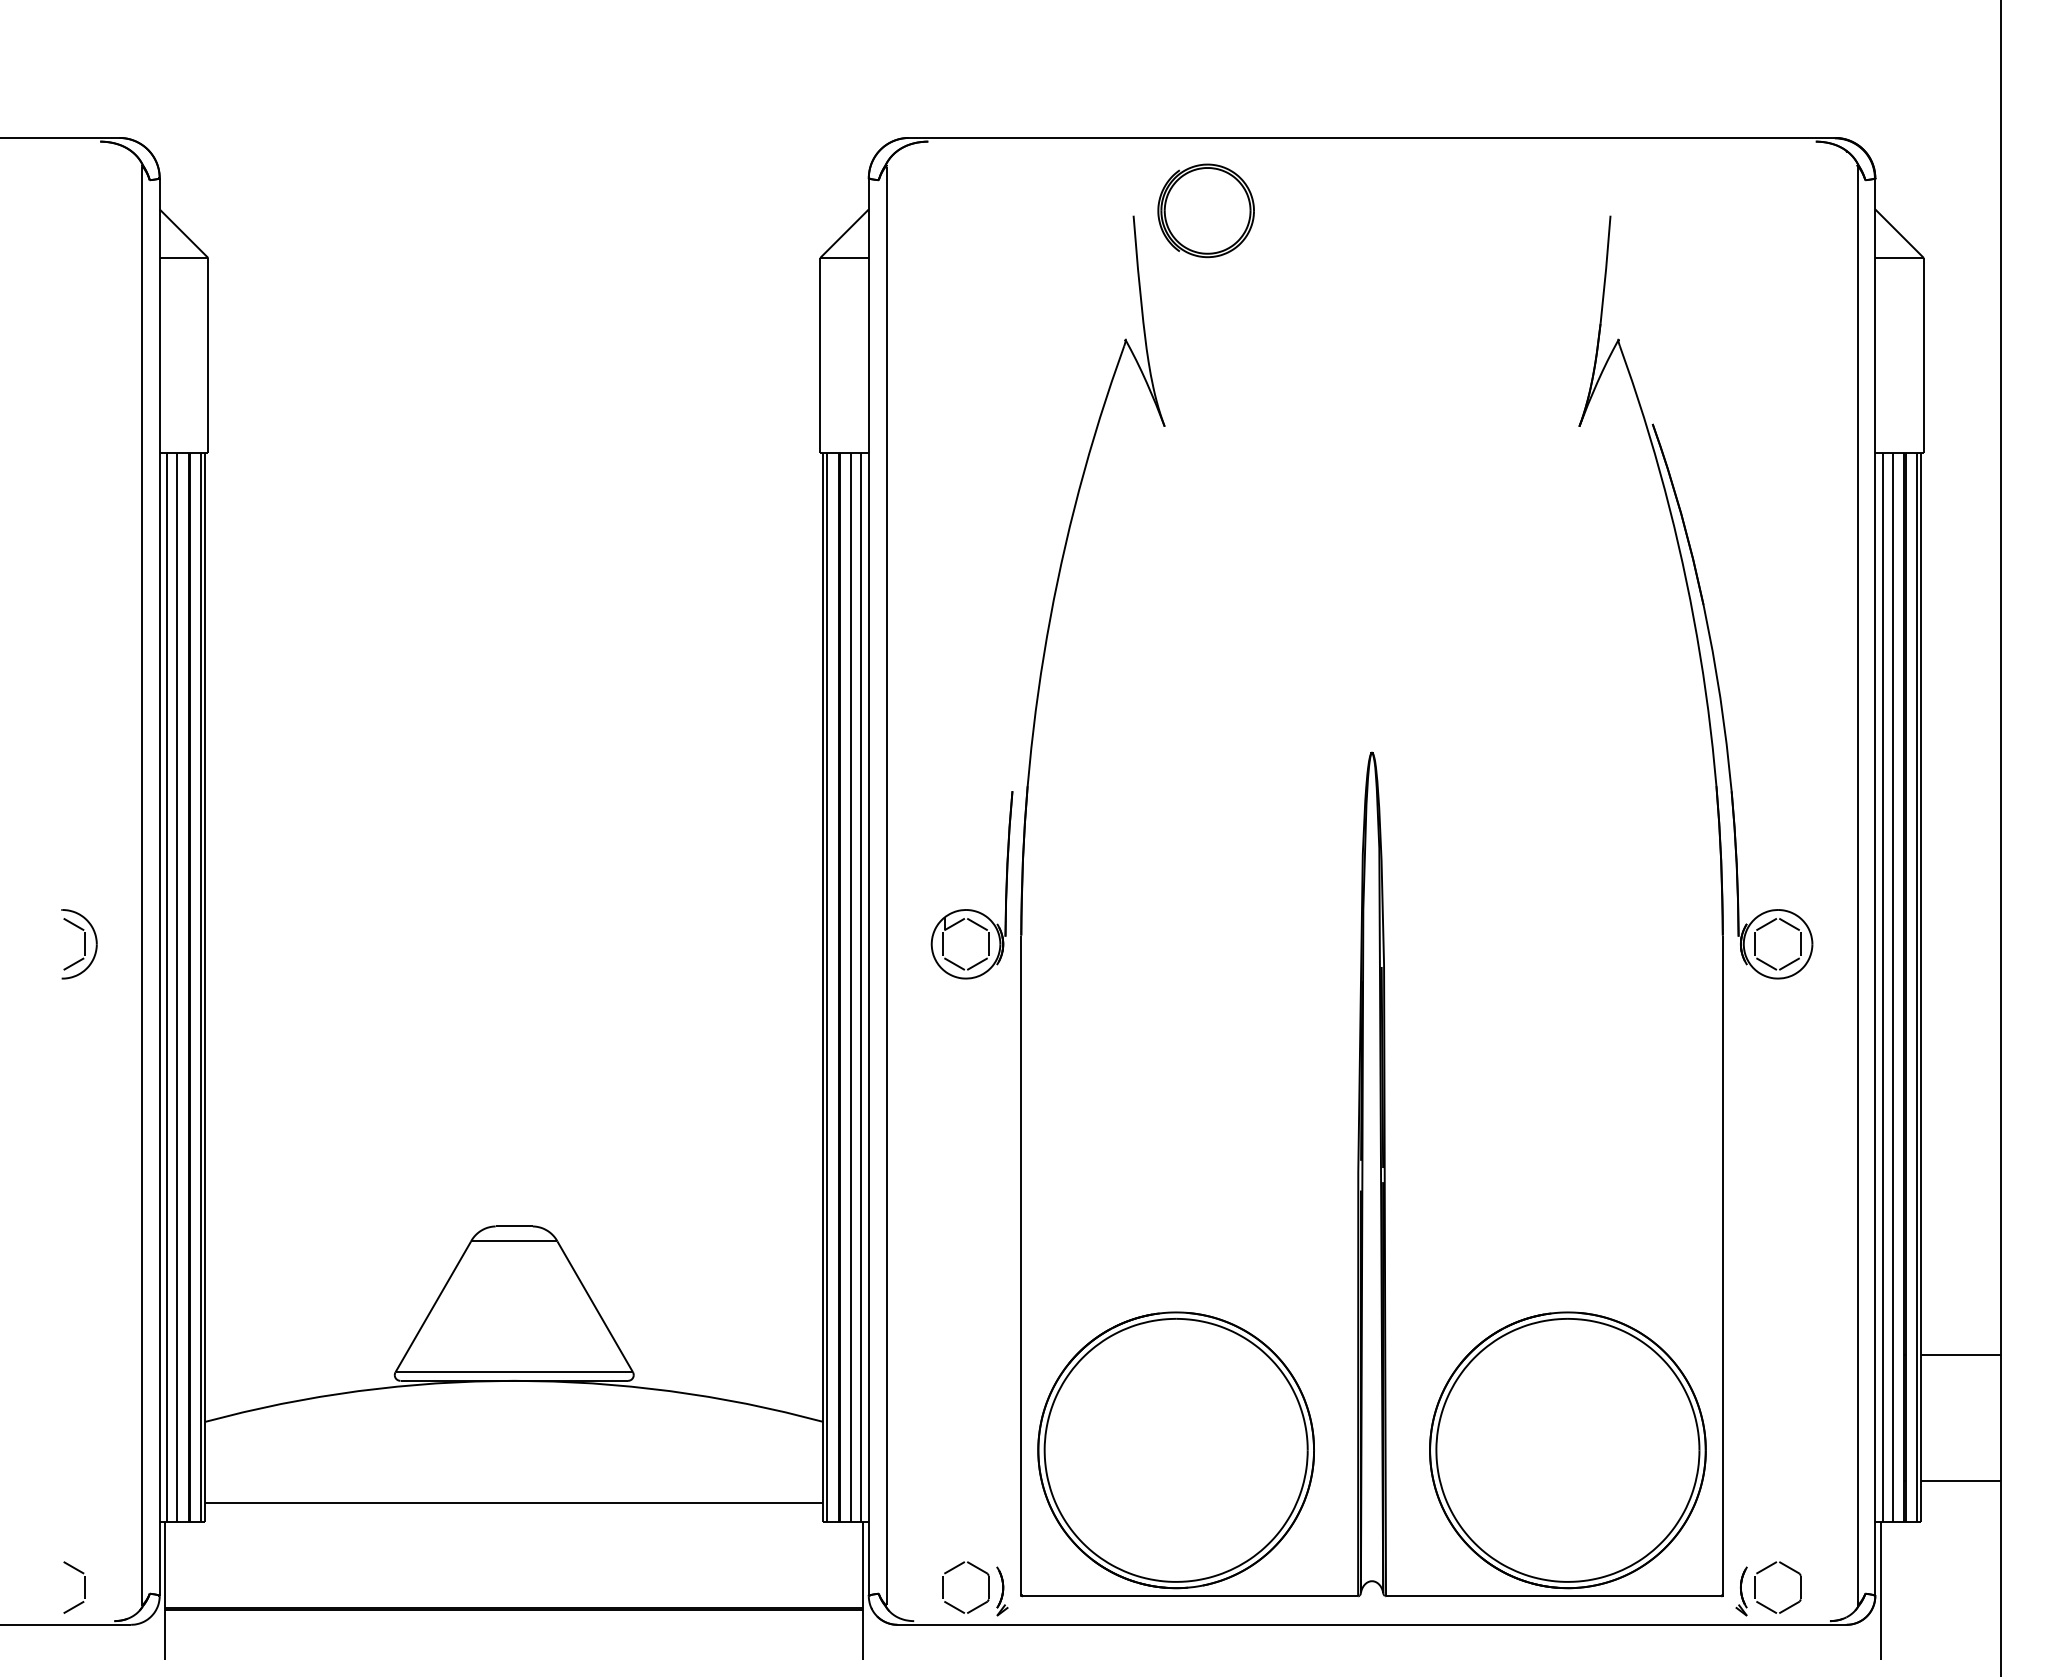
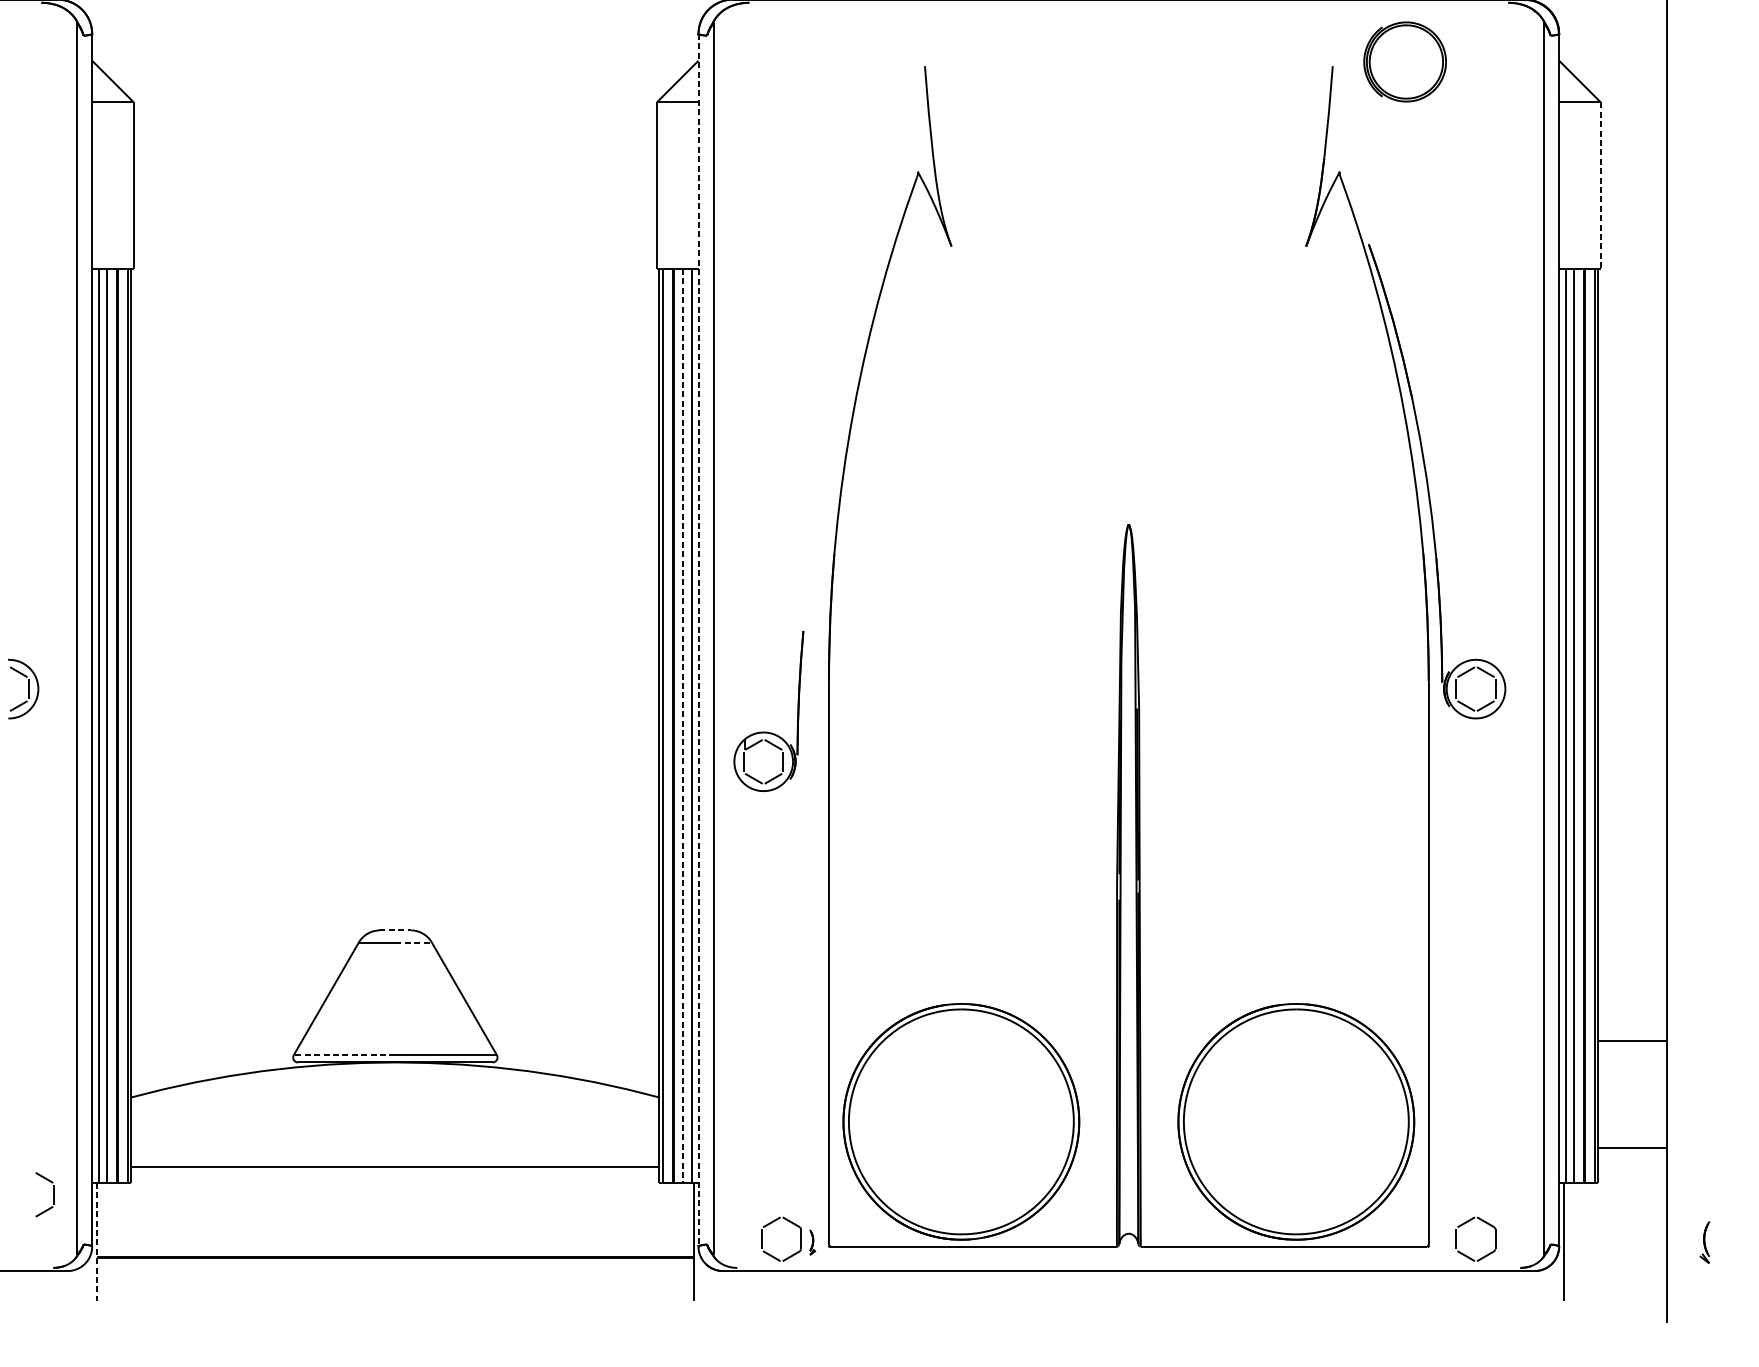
part: (1205, 210) -> (1404, 61), moved
line: (1923, 355) -> (1600, 185), solid -> dashed
line: (868, 887) -> (698, 640), solid -> dashed
part: (971, 909) -> (768, 732), moved
line: (851, 987) -> (683, 726), solid -> dashed
line: (514, 1226) -> (395, 930), solid -> dashed
line: (535, 1241) -> (413, 943), solid -> dashed
line: (454, 1372) -> (344, 1055), solid -> dashed
part: (84, 1587) -> (53, 1194), moved
line: (165, 1591) -> (97, 1242), solid -> dashed
part: (1002, 1591) -> (812, 1242), size x0.6
part: (1741, 1591) -> (1704, 1242), moved

